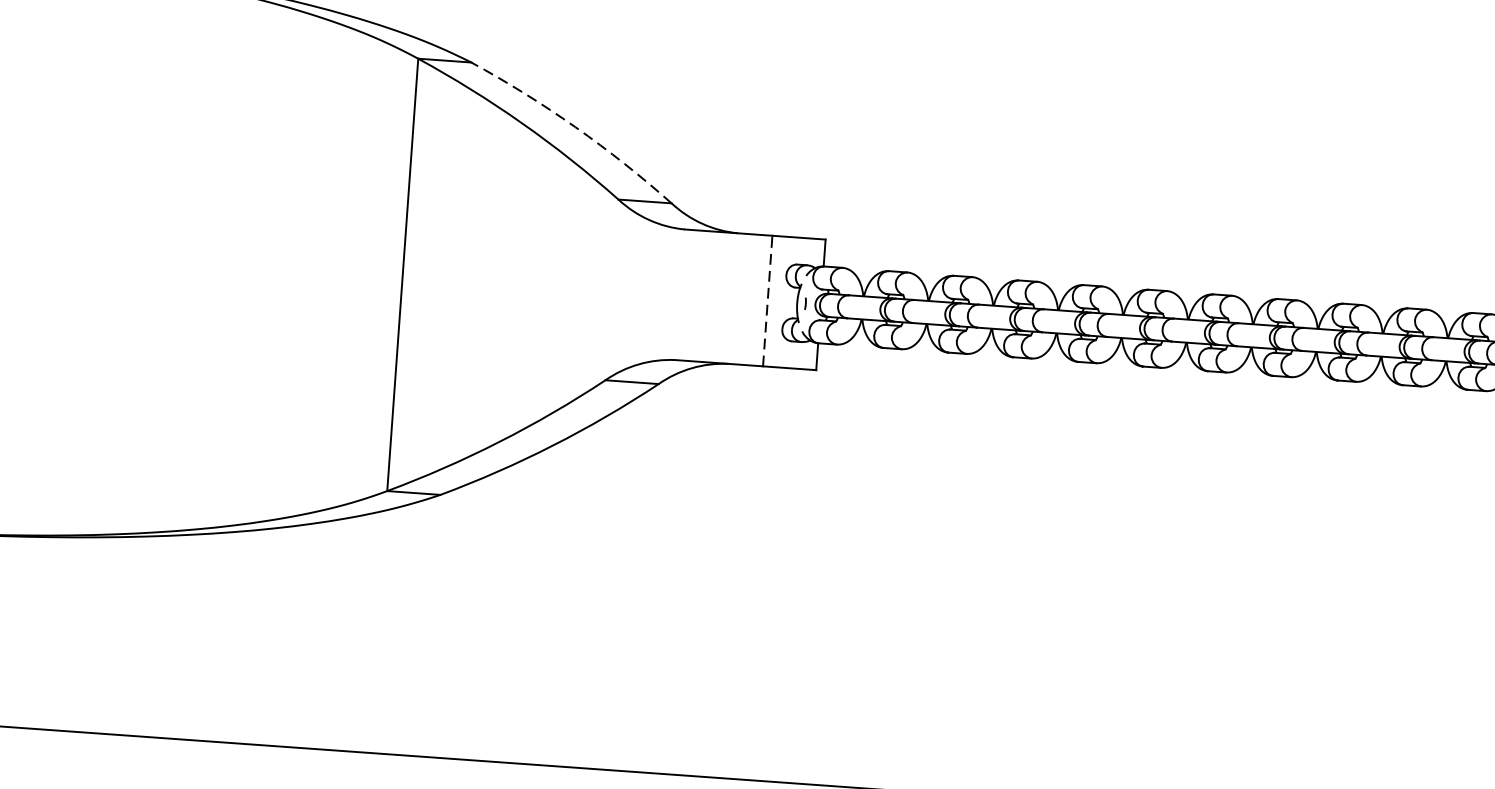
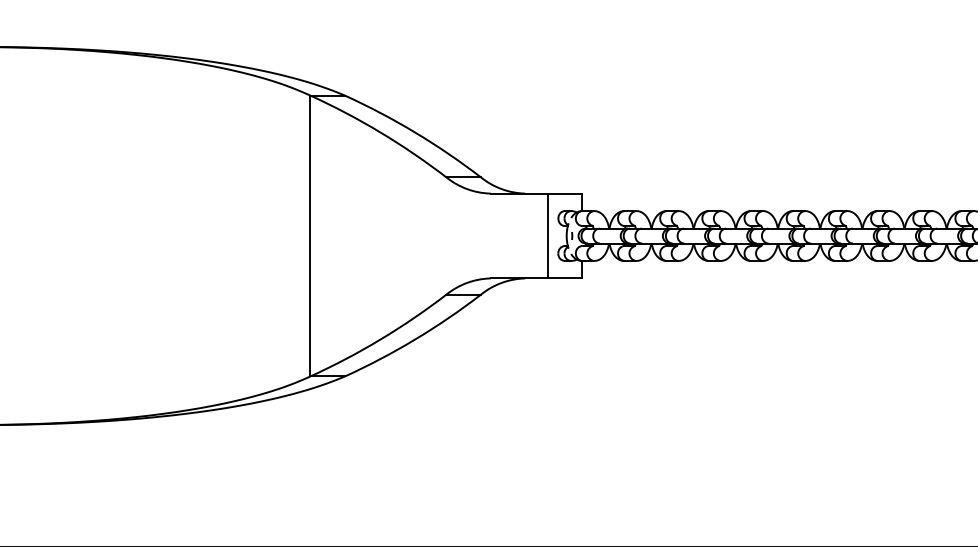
arc: (575, 127) -> (415, 132), dashed -> solid
line: (767, 300) -> (547, 235), dashed -> solid

